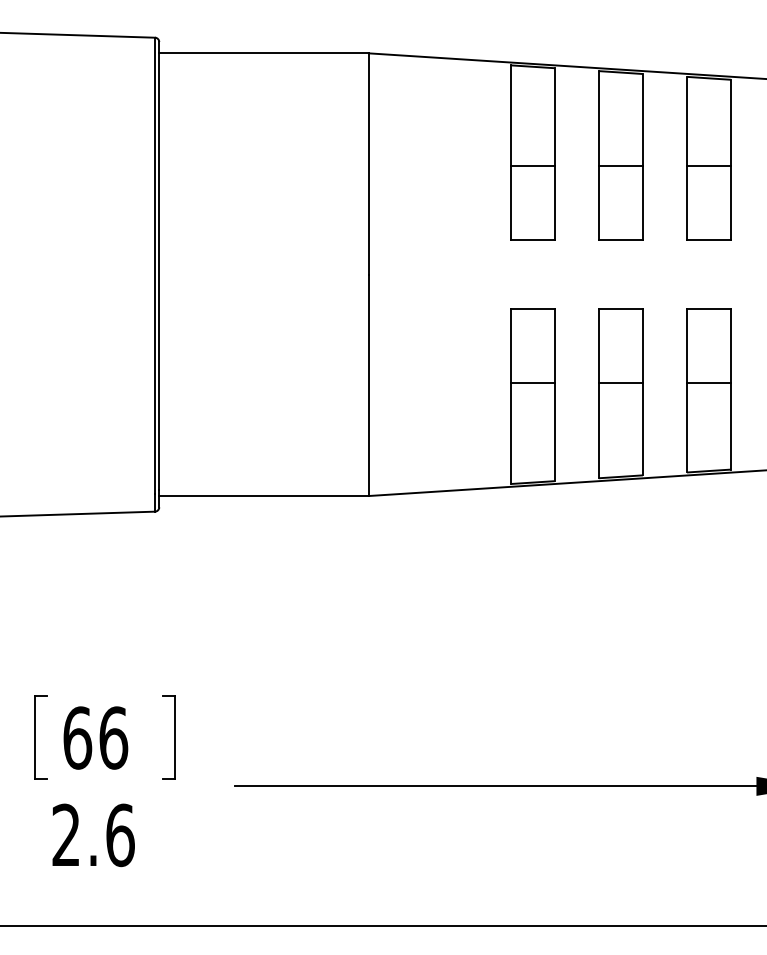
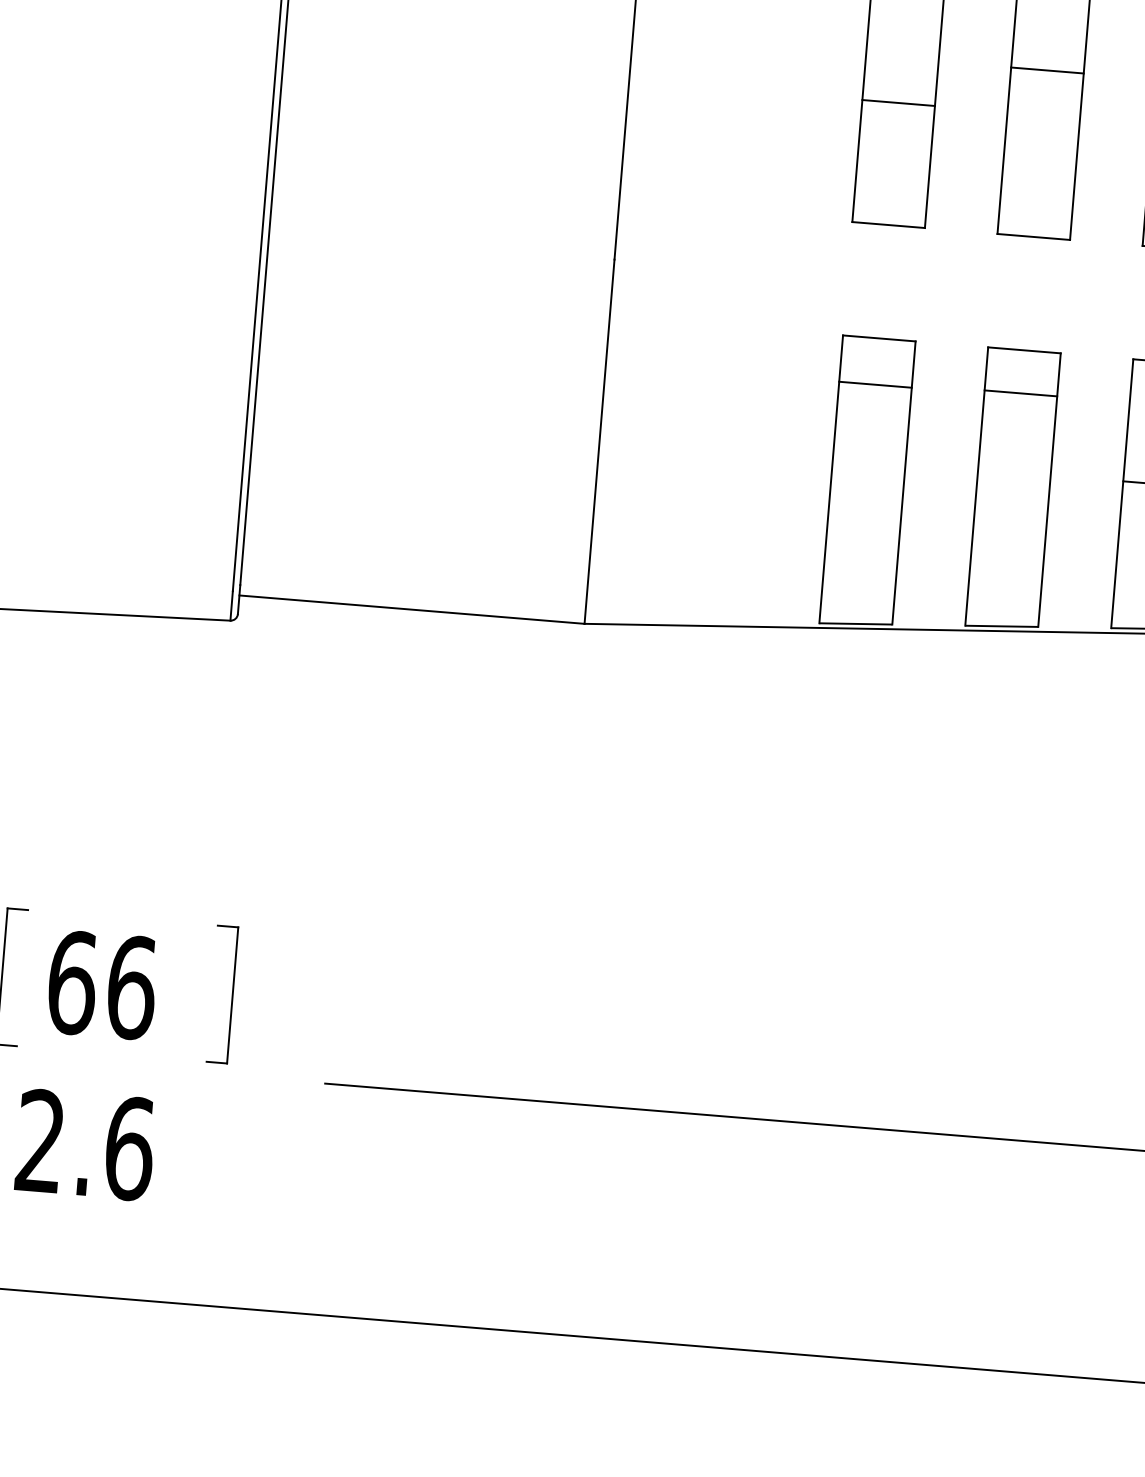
line: (620, 166) -> (1046, 71), moved
line: (532, 383) -> (875, 385), moved
line: (620, 383) -> (1020, 393), moved

